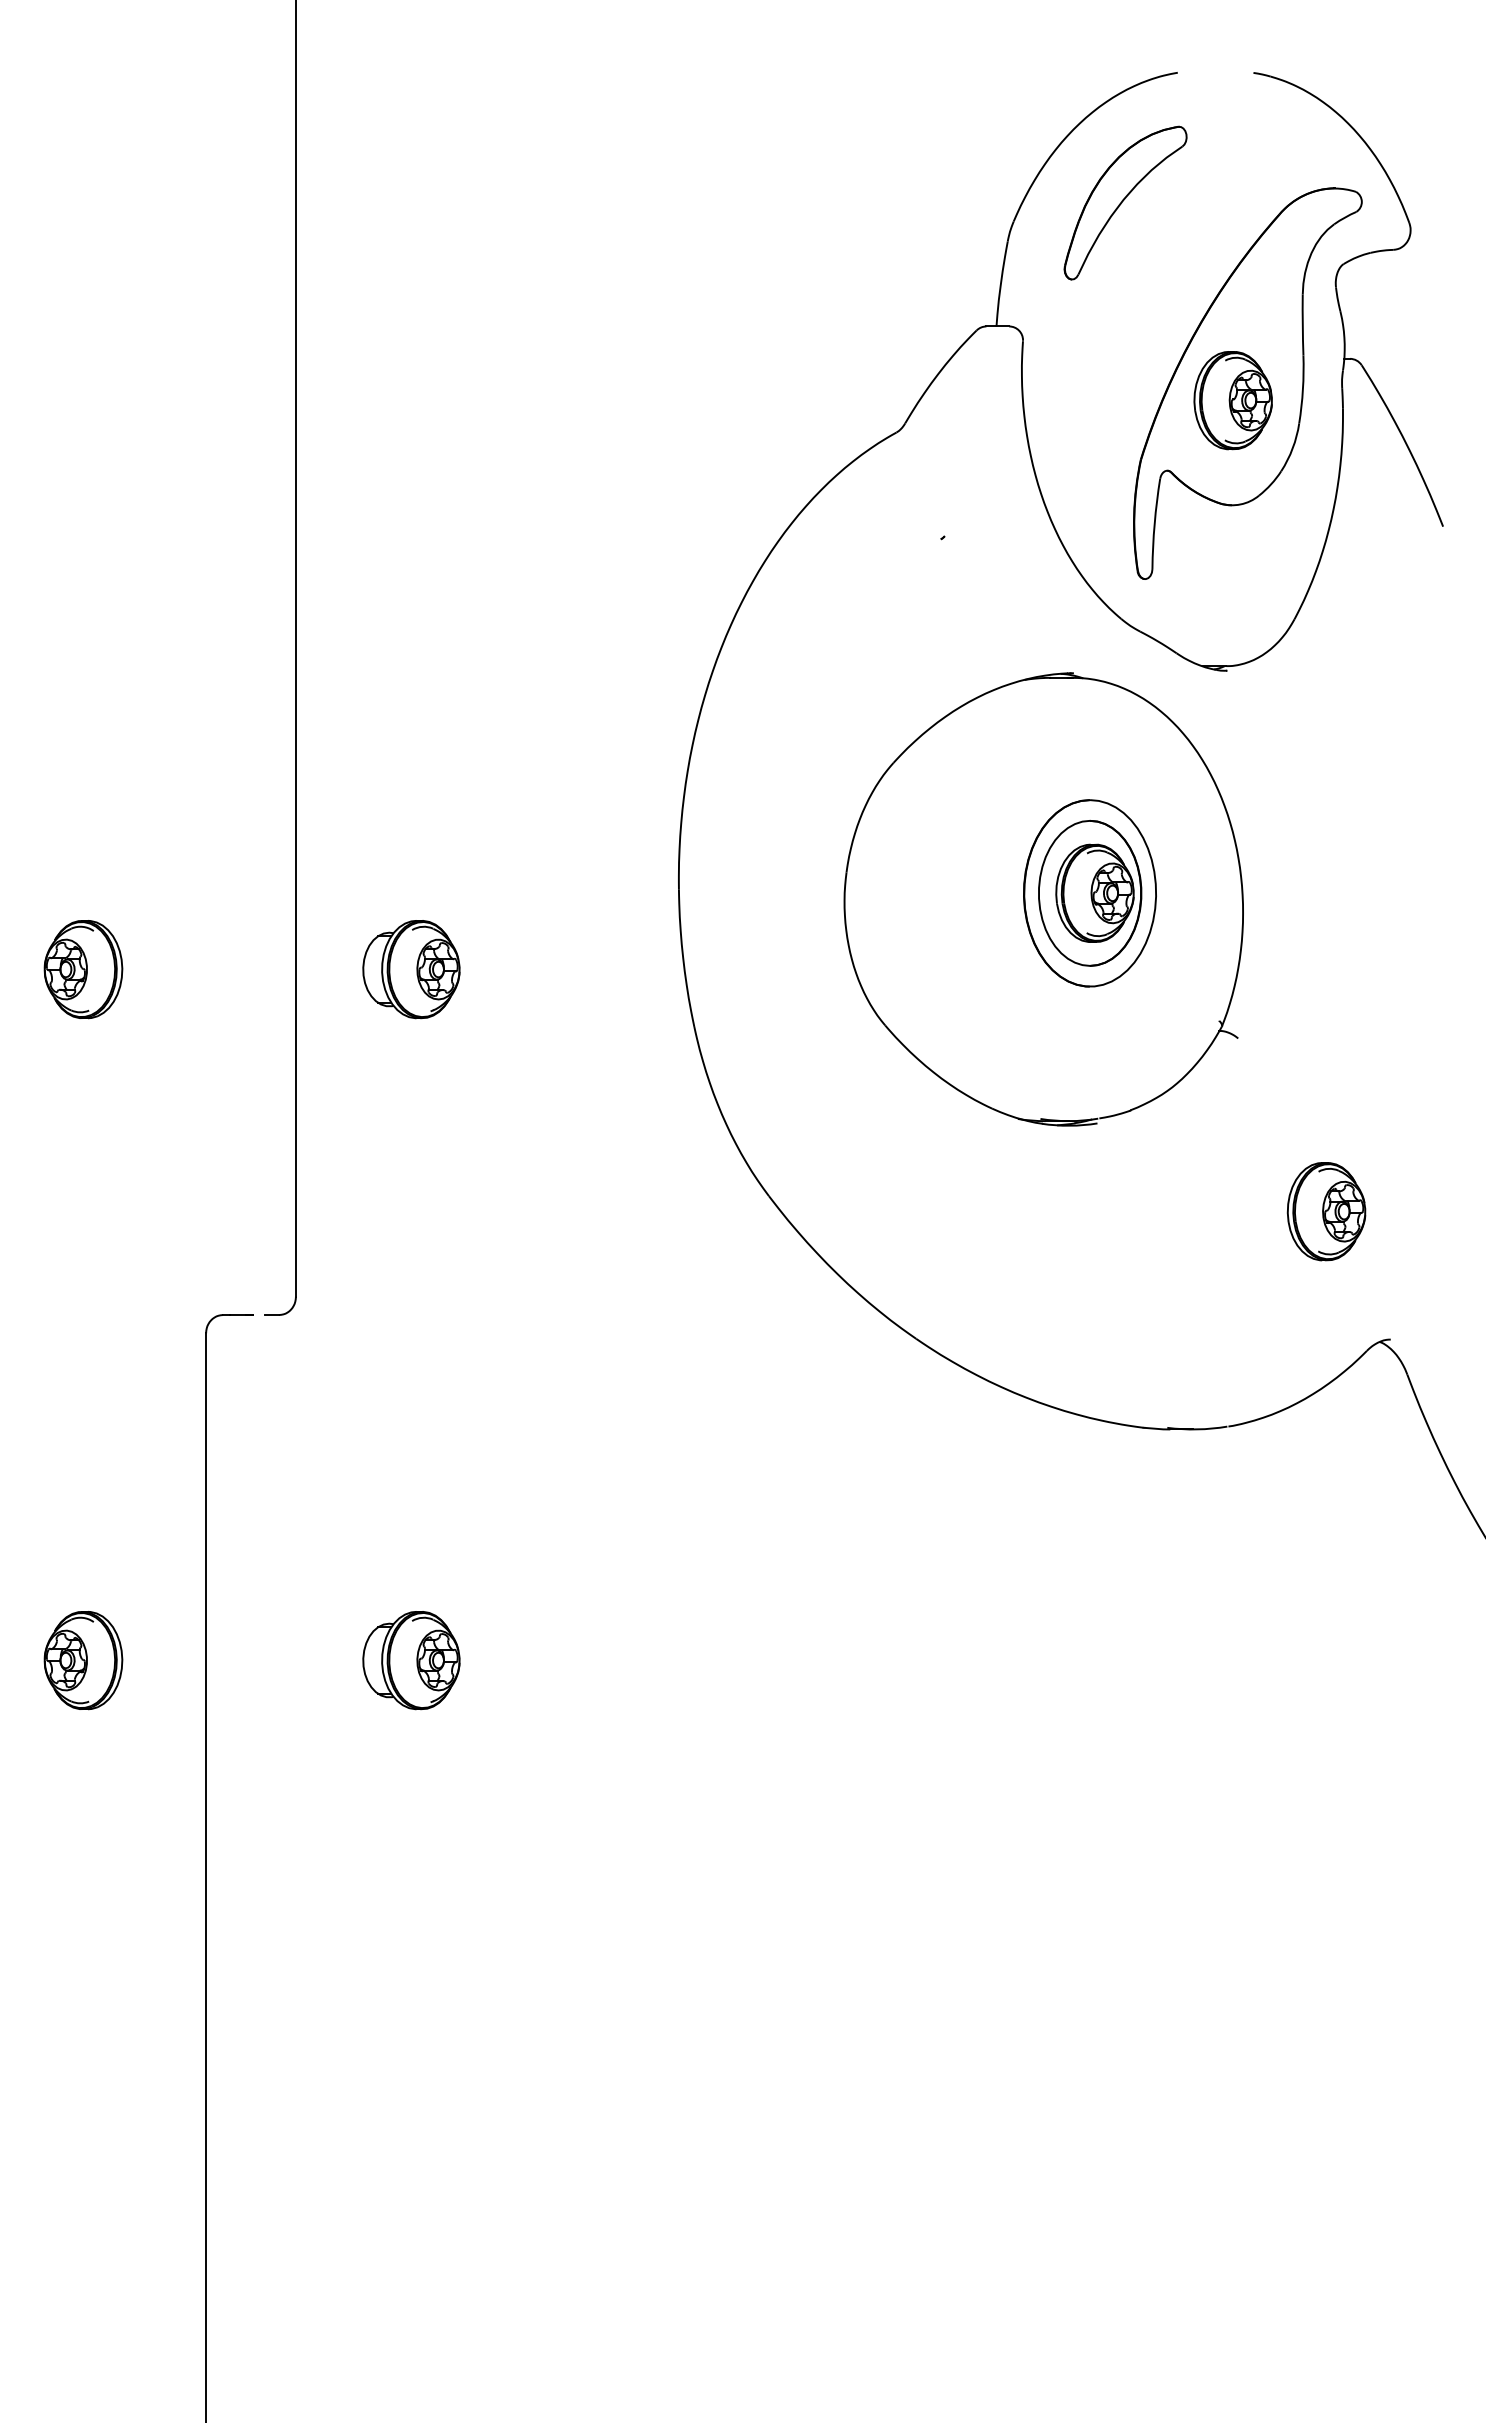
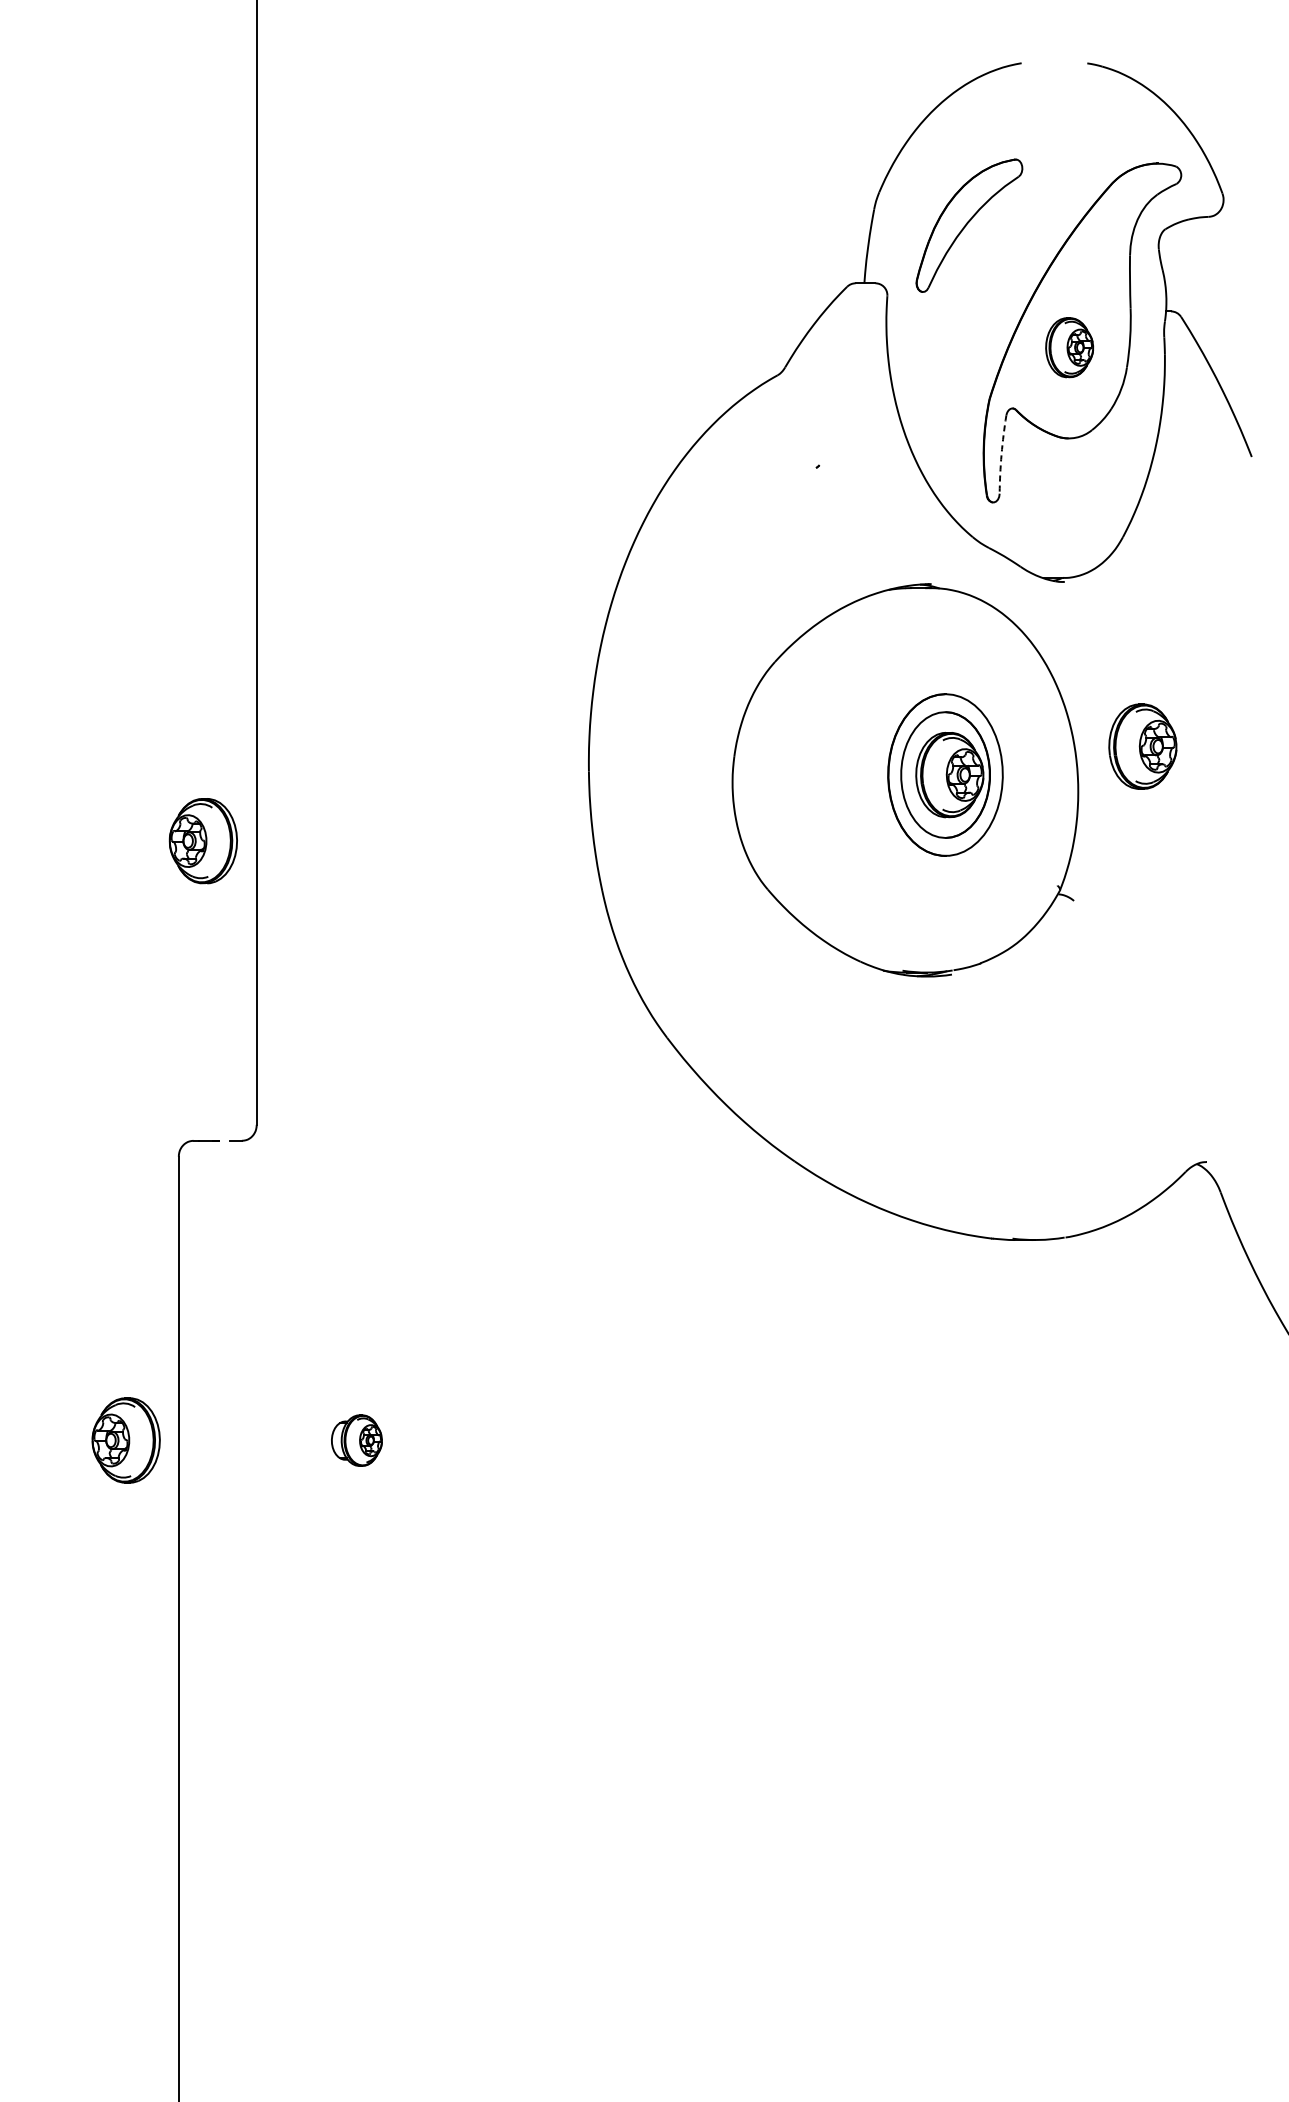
part: (1125, 202) -> (969, 225), moved
part: (1232, 400) -> (1069, 347), size x0.7
arc: (1154, 523) -> (1001, 454), solid -> dashed
part: (83, 969) -> (203, 841), moved
part: (411, 969) -> (356, 841), removed
part: (1326, 1211) -> (1142, 746), moved
part: (83, 1660) -> (126, 1440), moved
part: (411, 1660) -> (356, 1440), size x0.6

